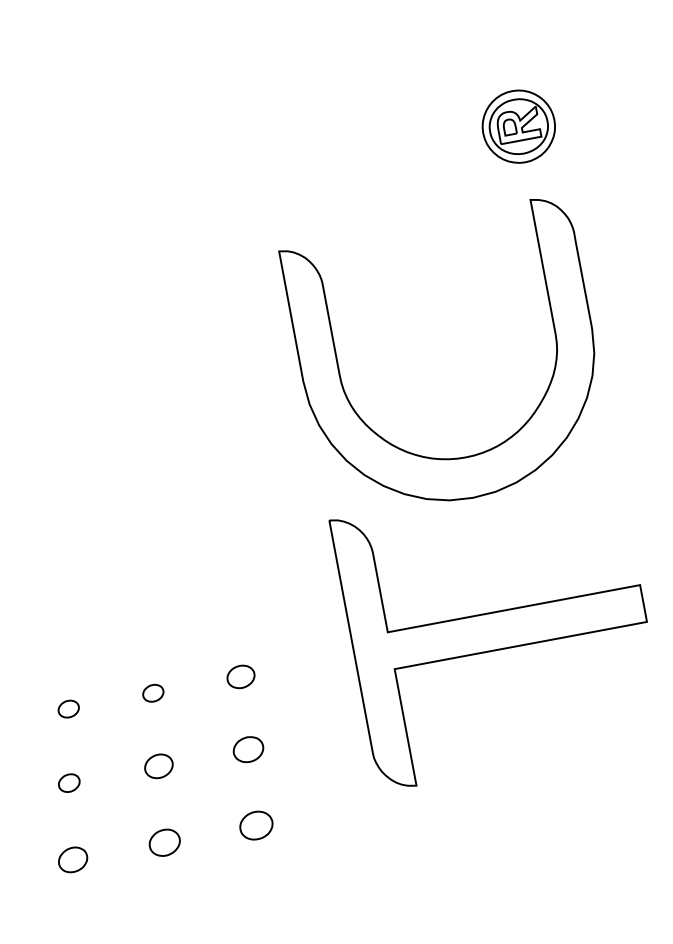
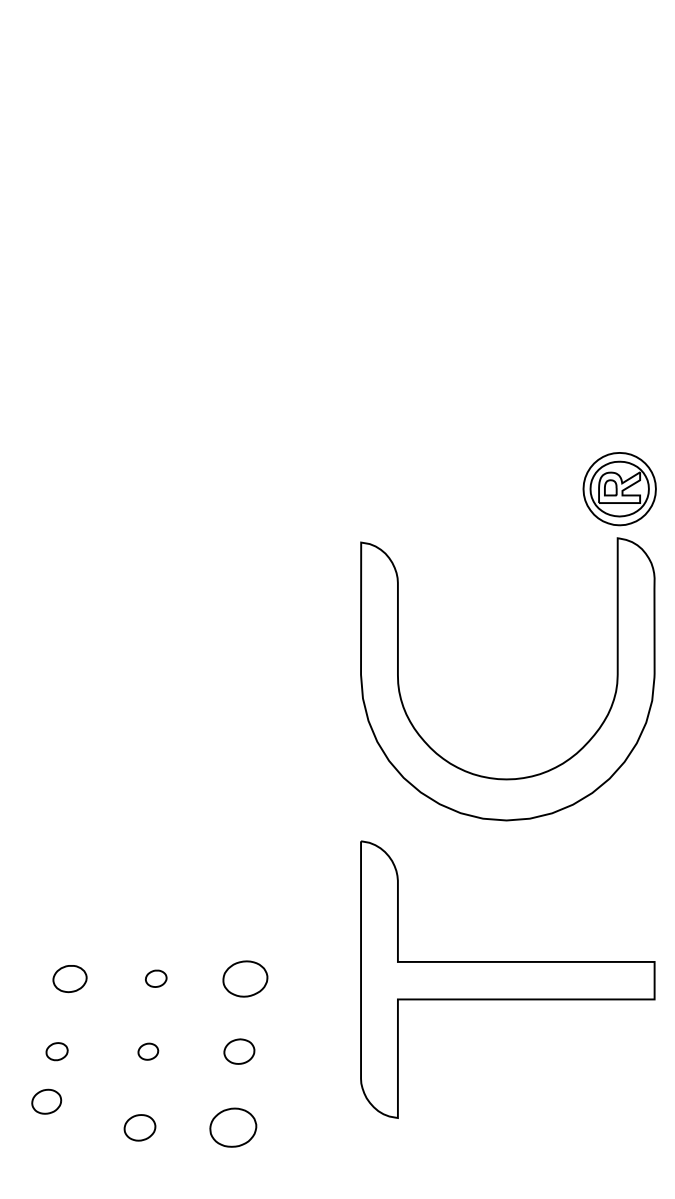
part: (476, 453) -> (518, 777), moved
part: (241, 676) -> (245, 978), size x1.6
part: (69, 708) -> (70, 978), size x1.6
part: (159, 766) -> (148, 1051), size x0.7
part: (255, 825) -> (232, 1127), size x1.4
part: (72, 859) -> (46, 1101), moved

